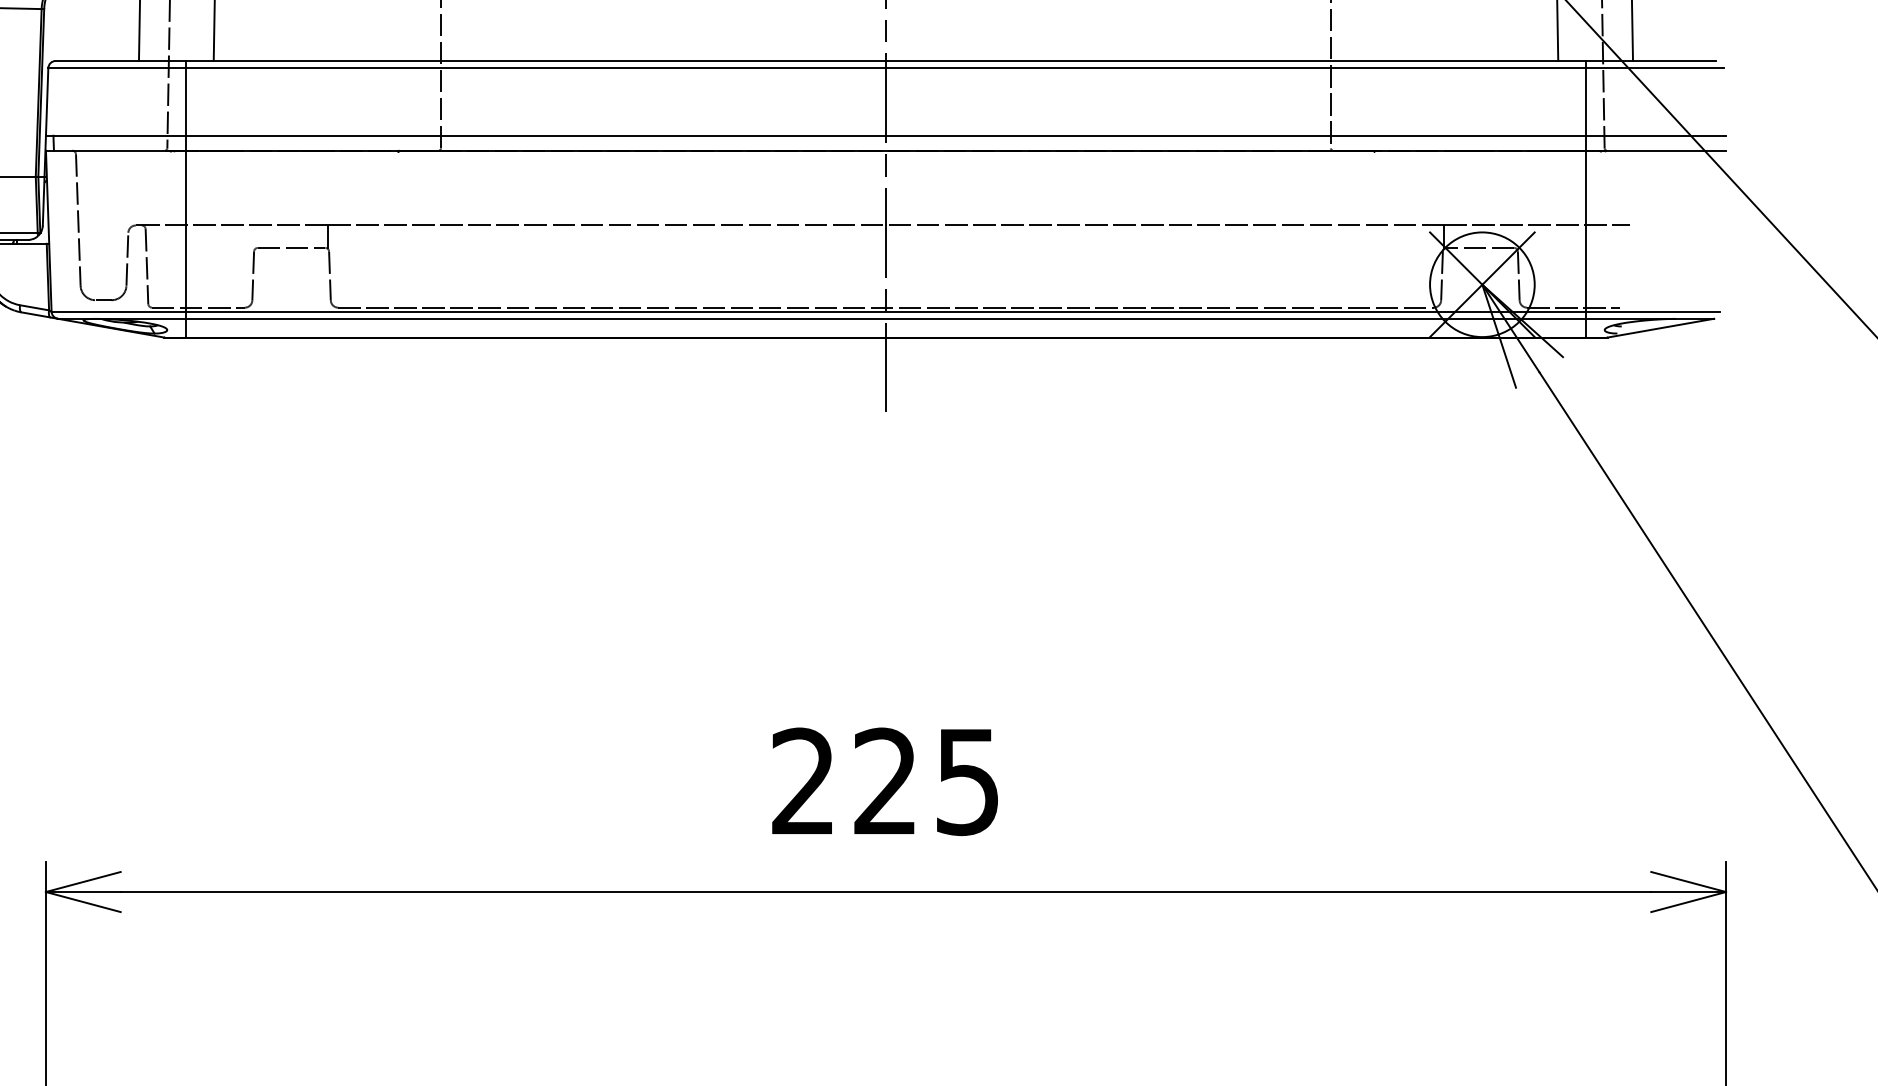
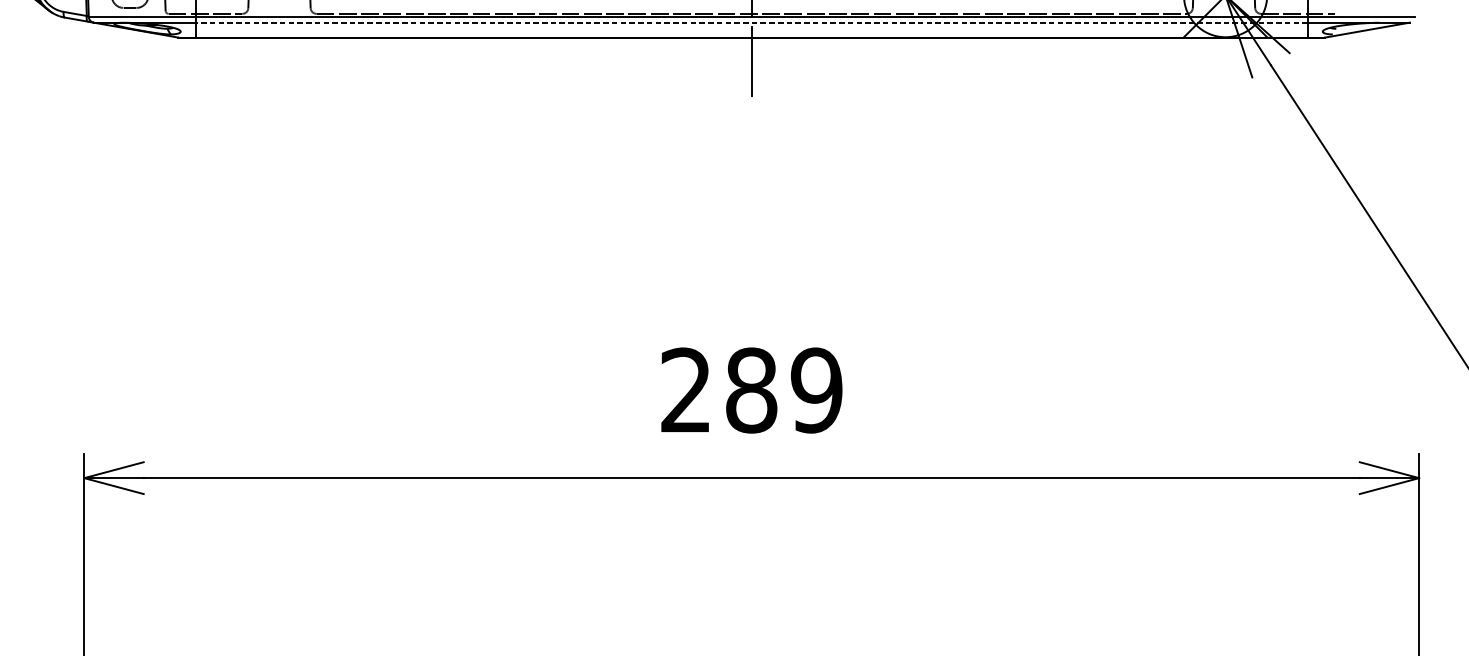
line: (885, 318) -> (751, 22), solid -> dashed
text: (926, 781) -> (783, 390), 225 -> 289

